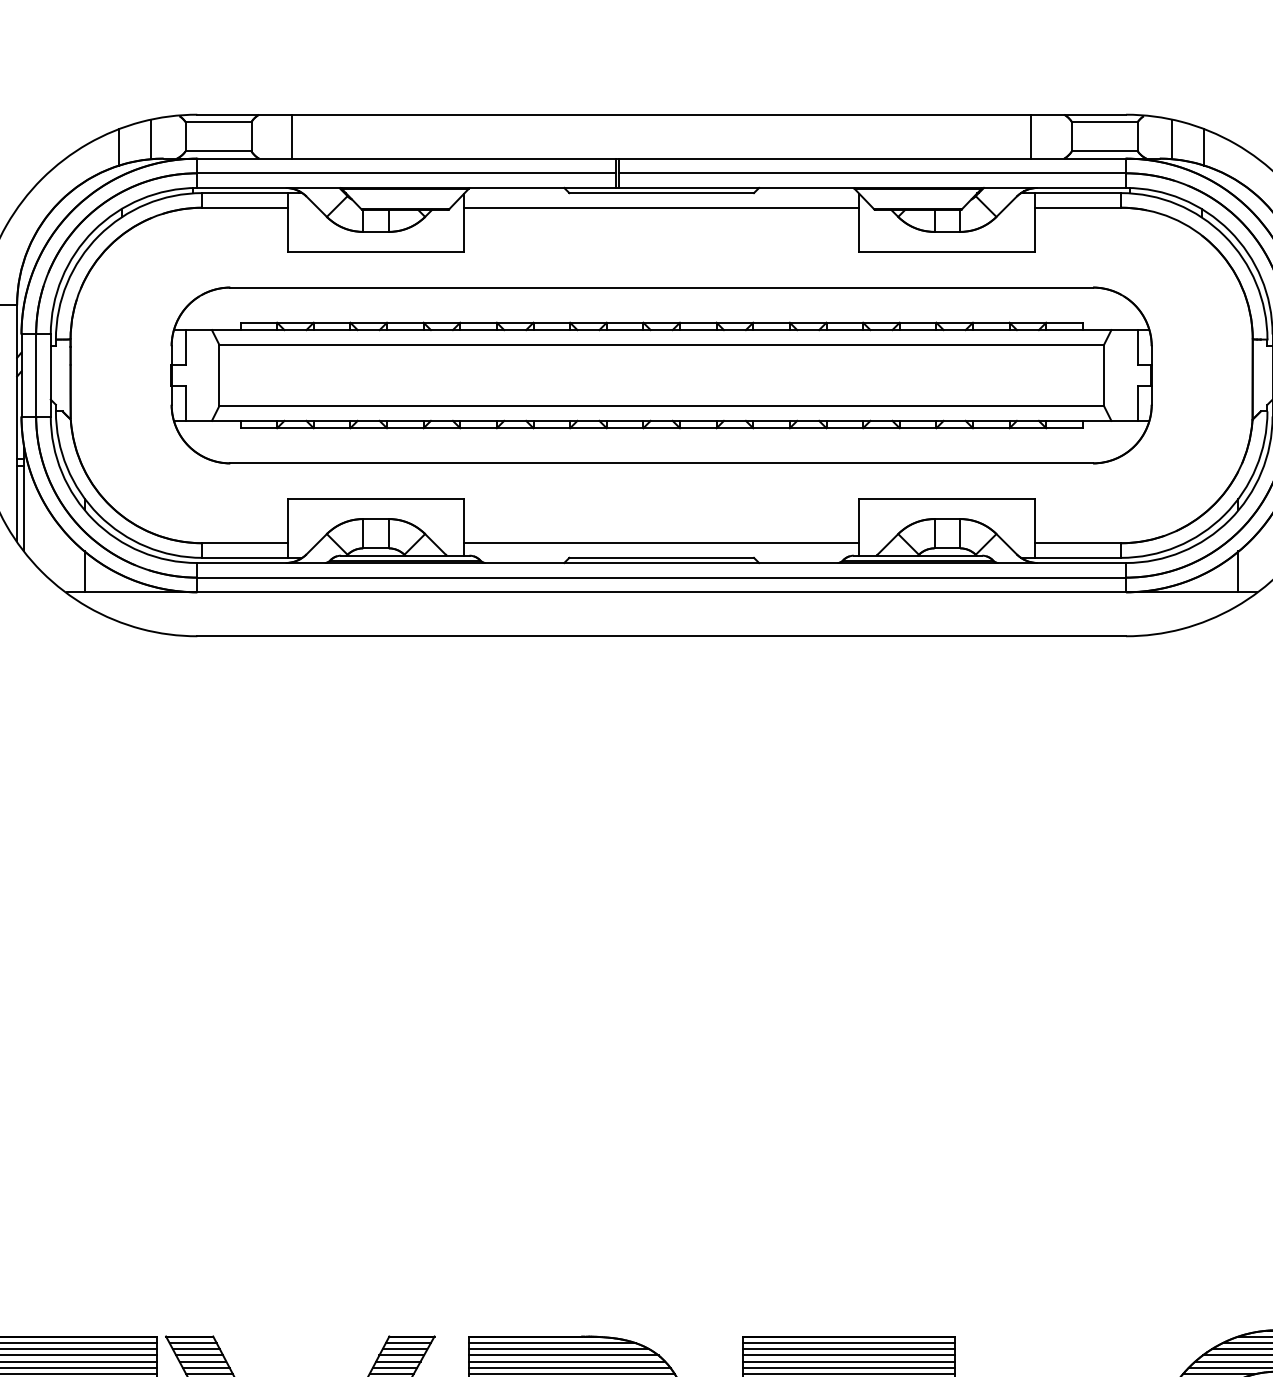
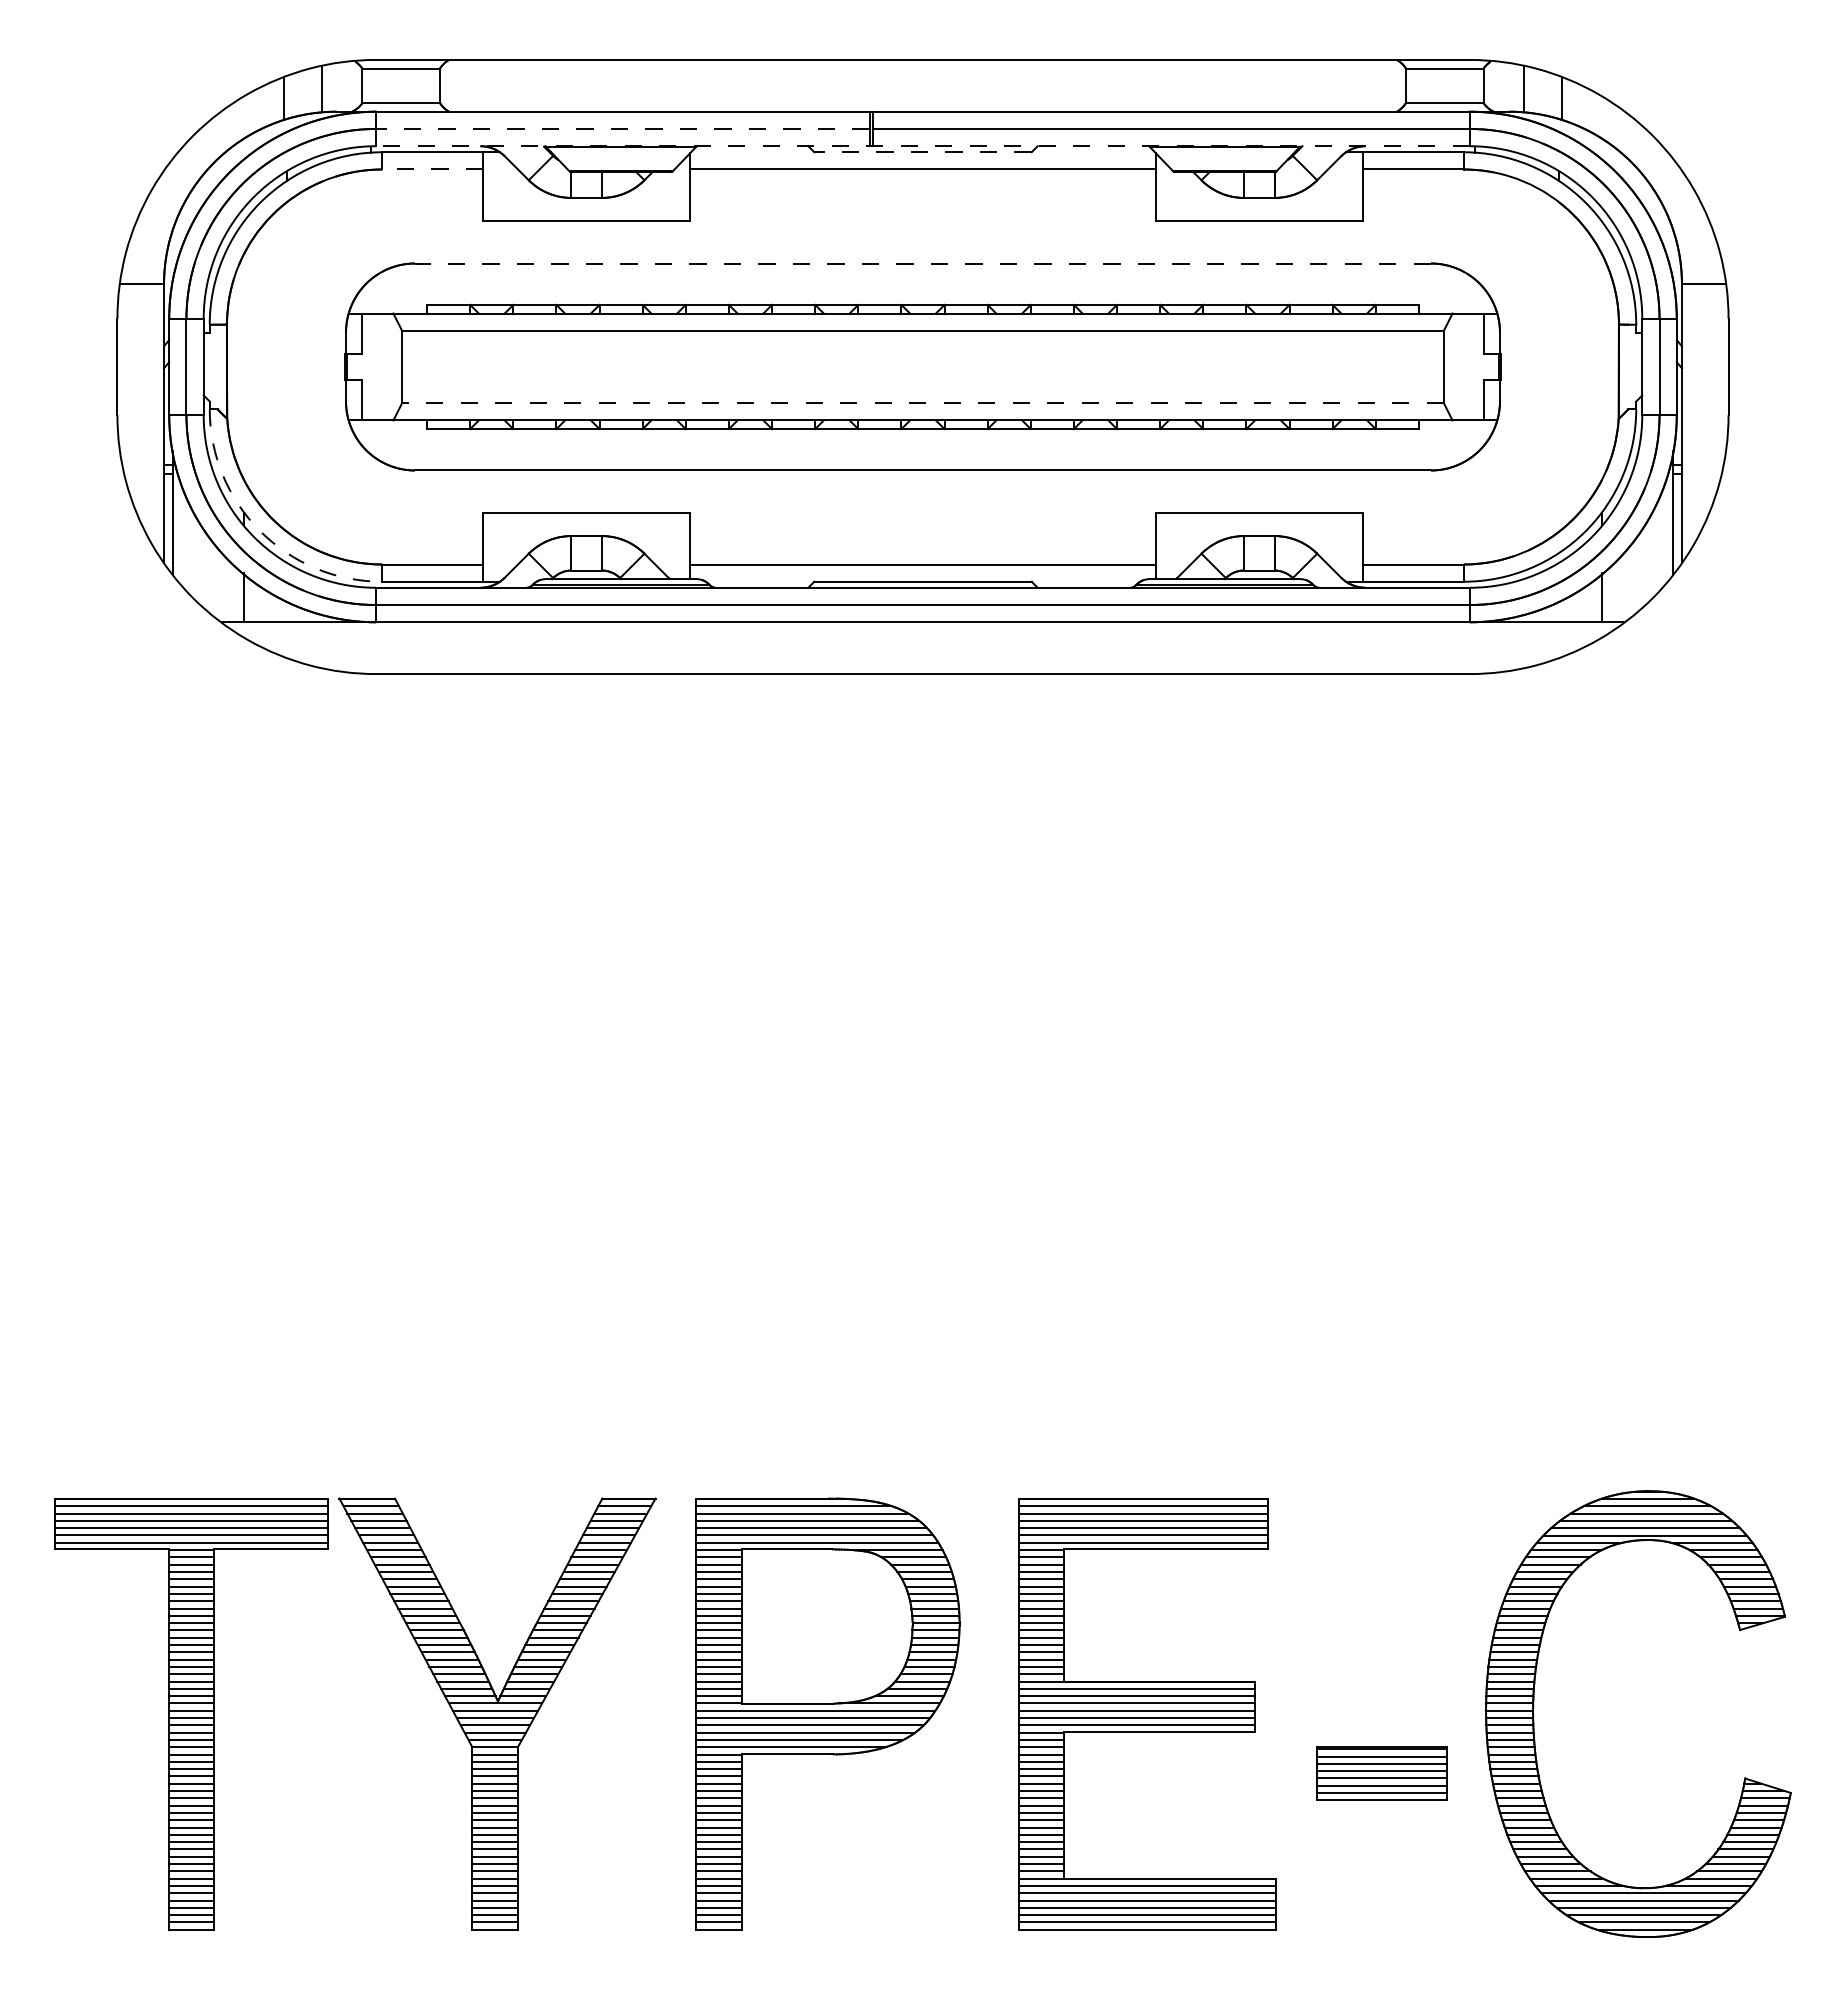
line: (291, 136) -> (487, 85), removed
line: (1031, 136) -> (1358, 85), removed
line: (406, 172) -> (622, 128), solid -> dashed
line: (661, 188) -> (922, 146), solid -> dashed
line: (661, 193) -> (922, 152), solid -> dashed
line: (245, 207) -> (432, 169), solid -> dashed
line: (661, 287) -> (922, 263), solid -> dashed
line: (661, 406) -> (922, 403), solid -> dashed
arc: (99, 515) -> (260, 531), solid -> dashed

